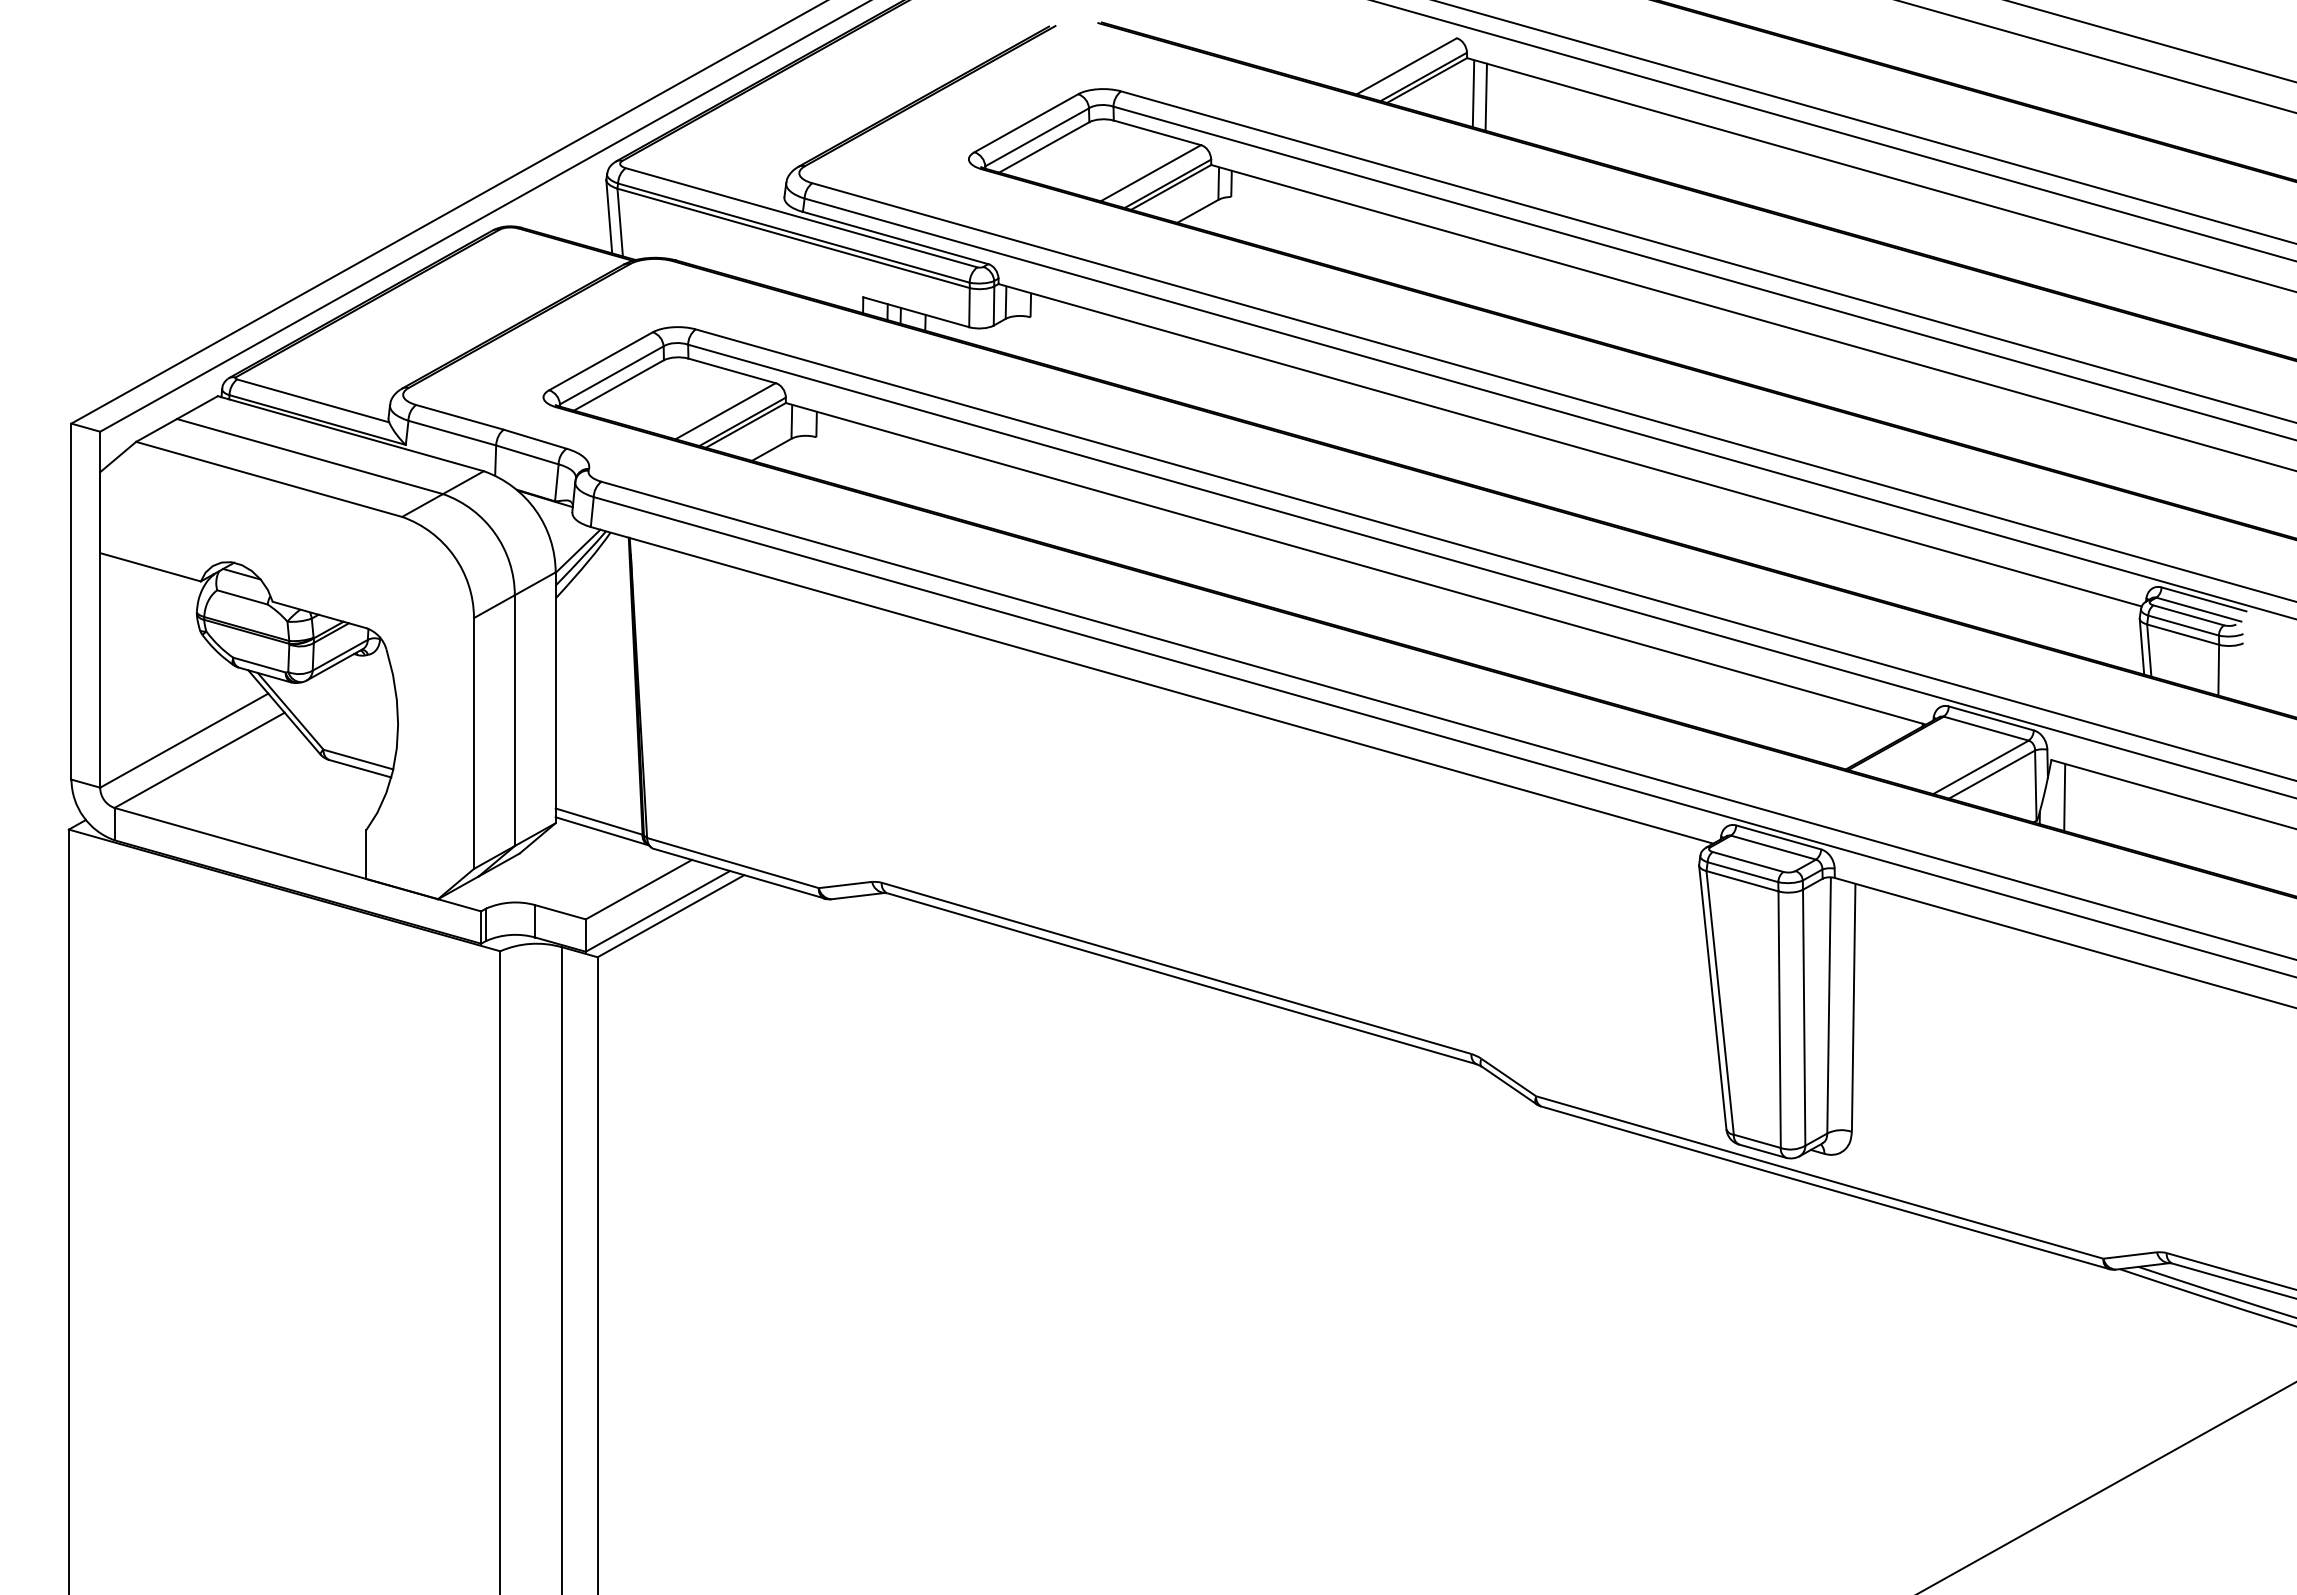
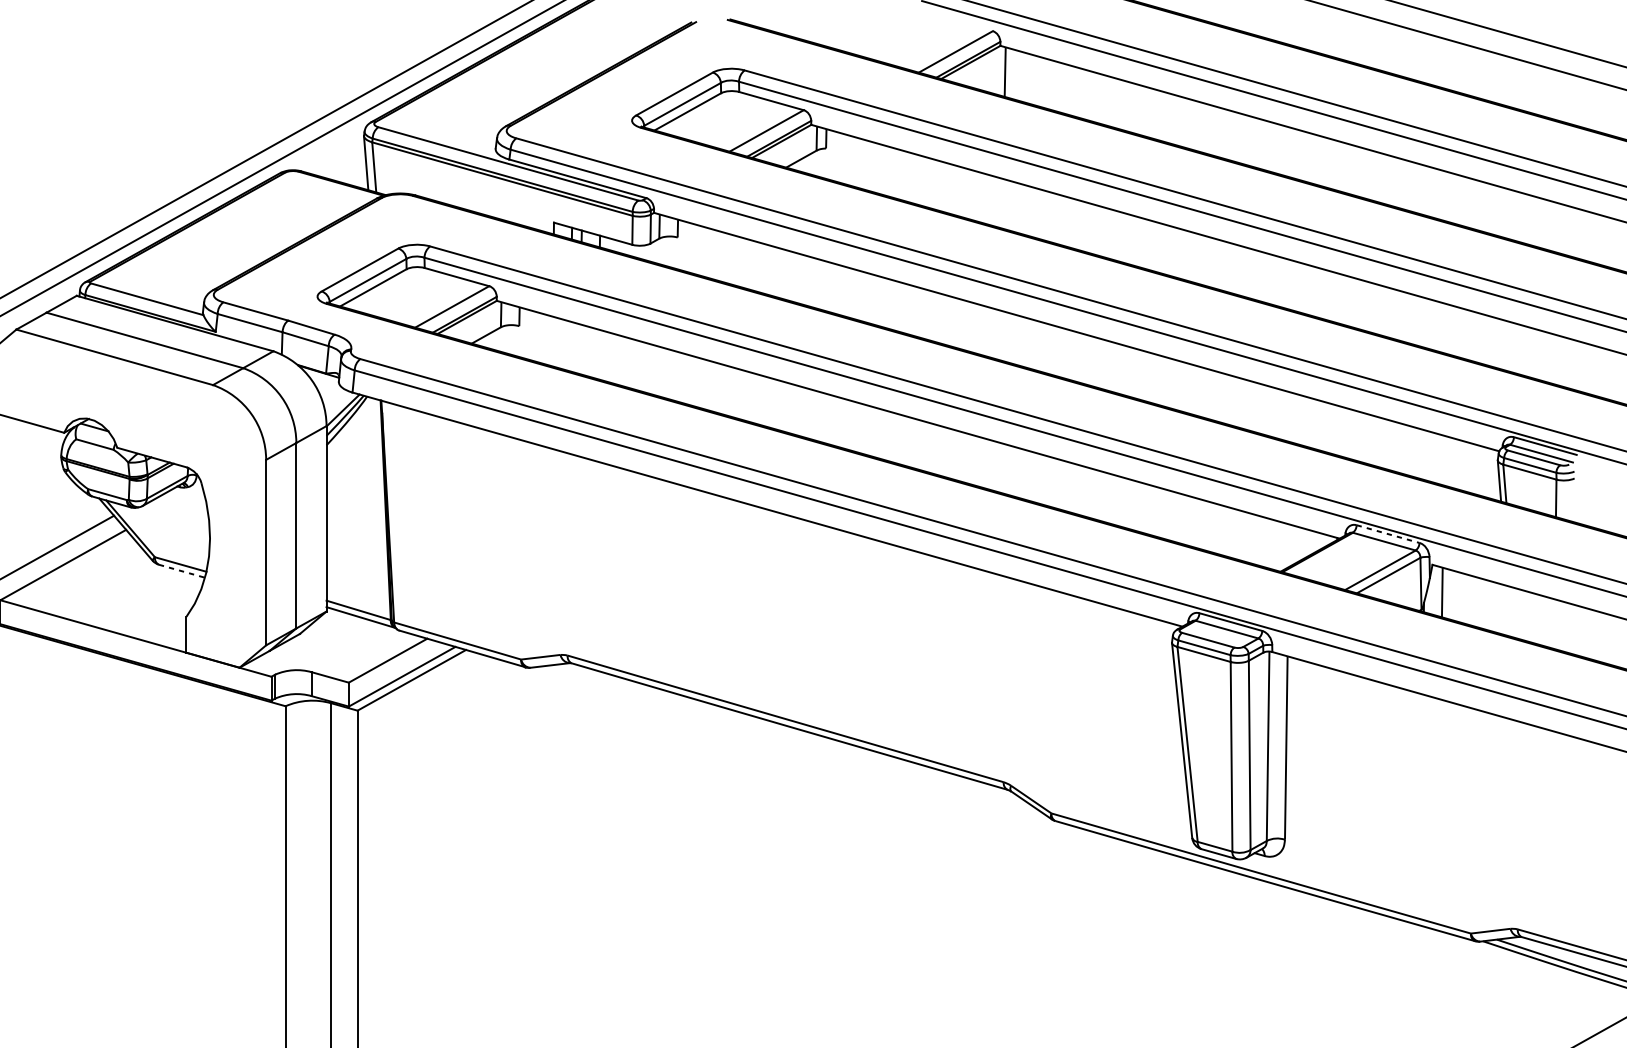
line: (1485, 96) -> (1014, 74), removed
line: (1991, 718) -> (1388, 534), solid -> dashed
line: (360, 768) -> (182, 571), solid -> dashed

